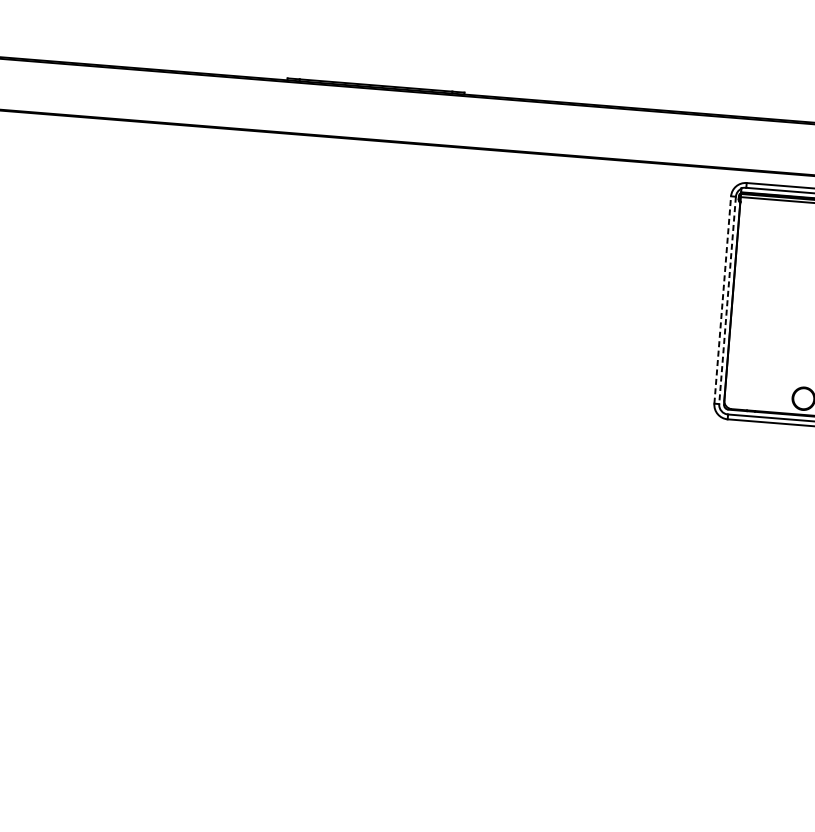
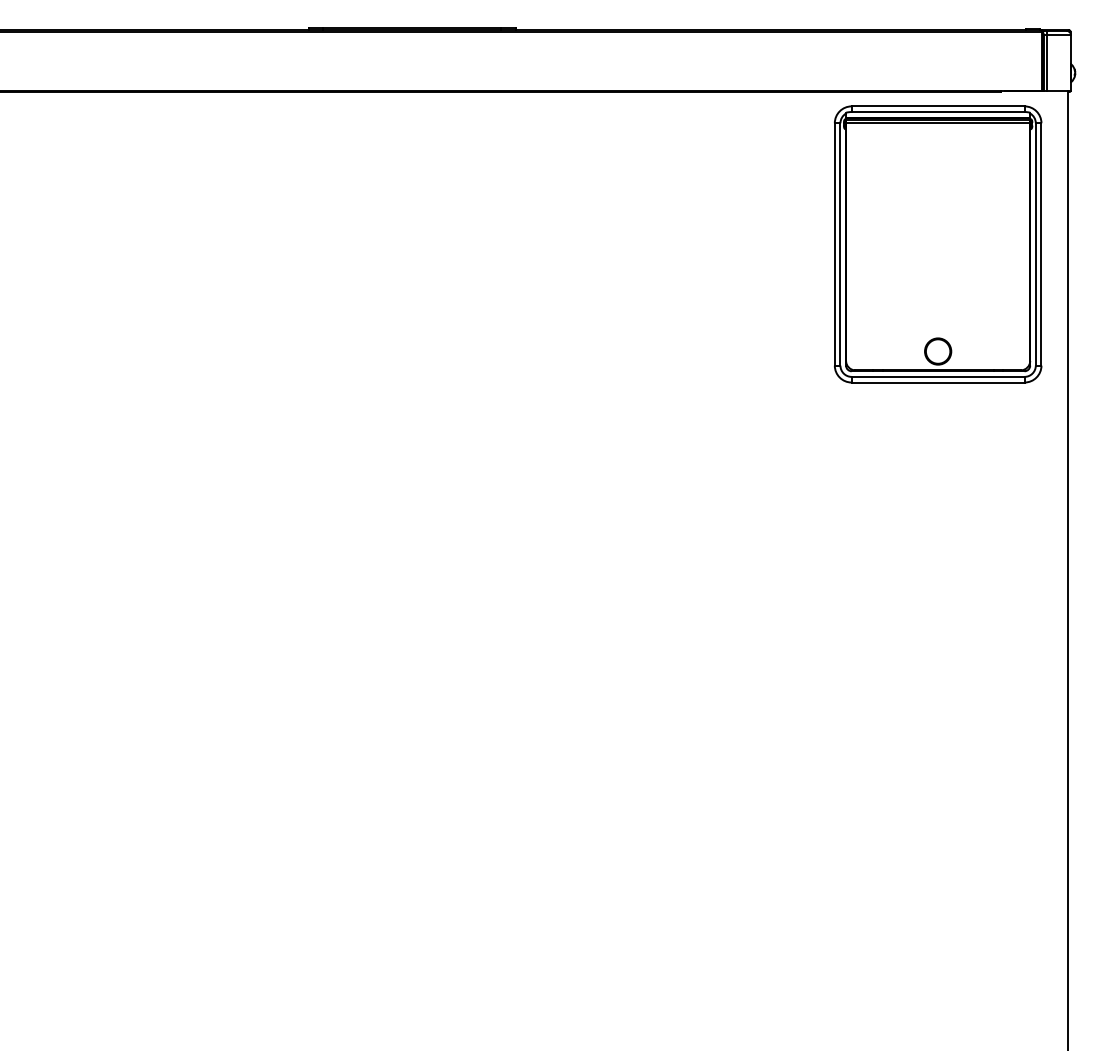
line: (722, 299) -> (834, 243), dashed -> solid
line: (727, 300) -> (840, 244), dashed -> solid

